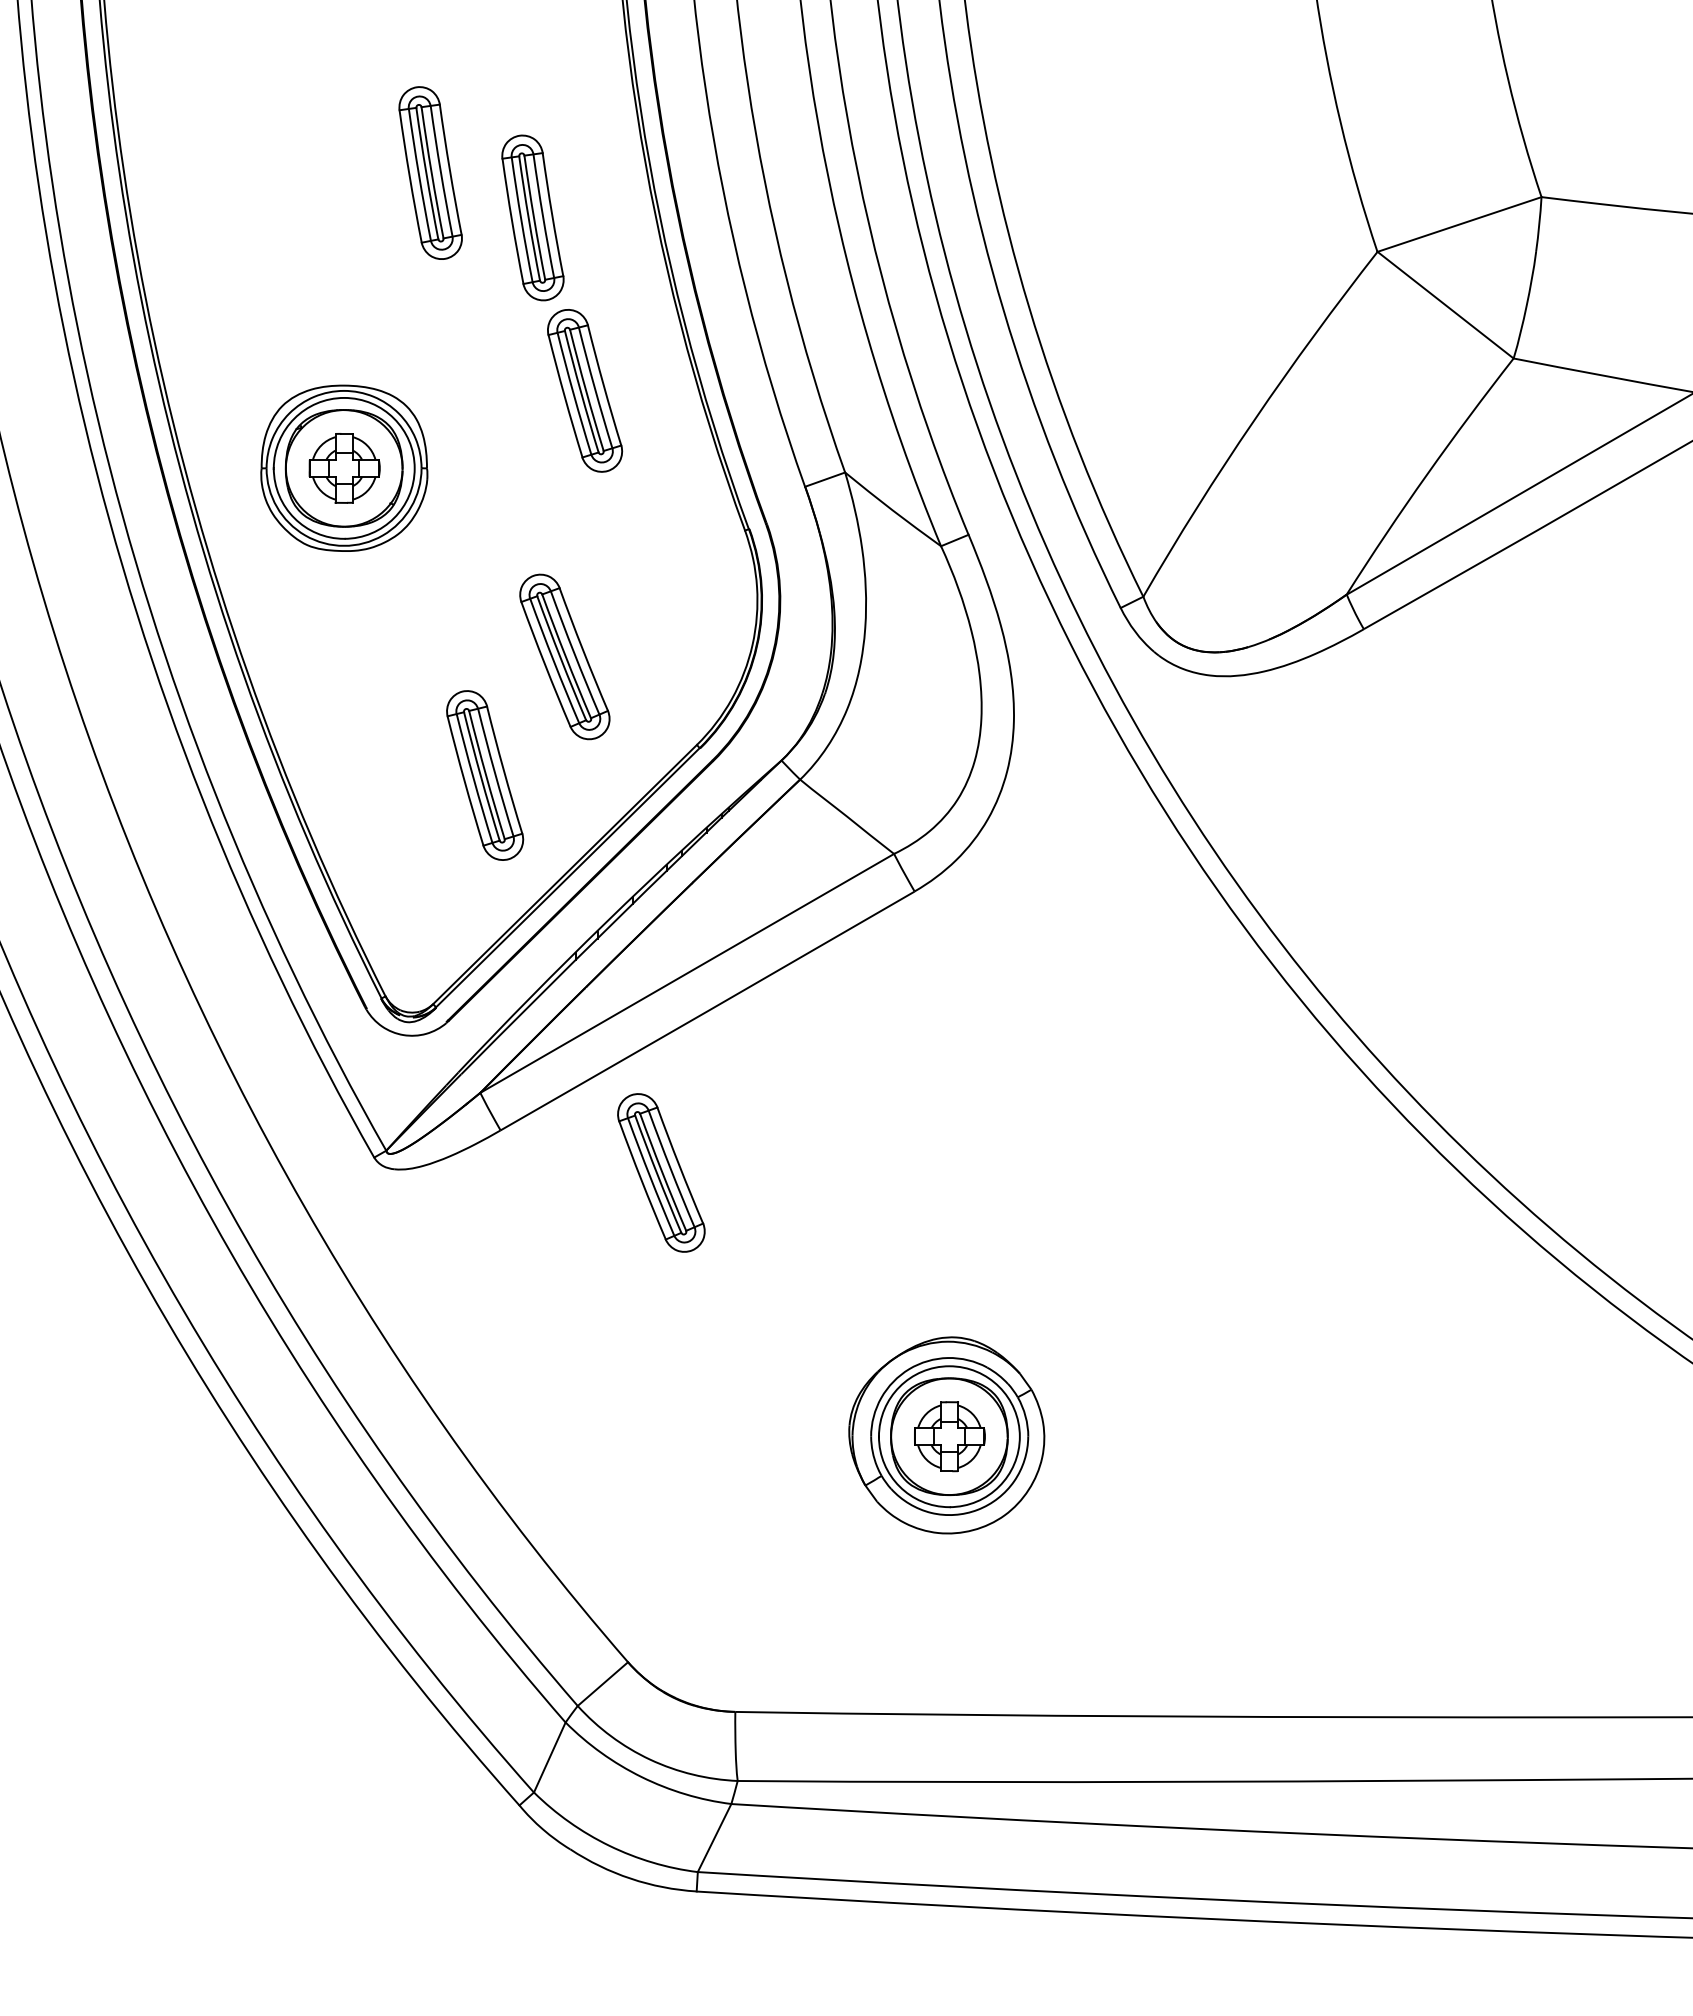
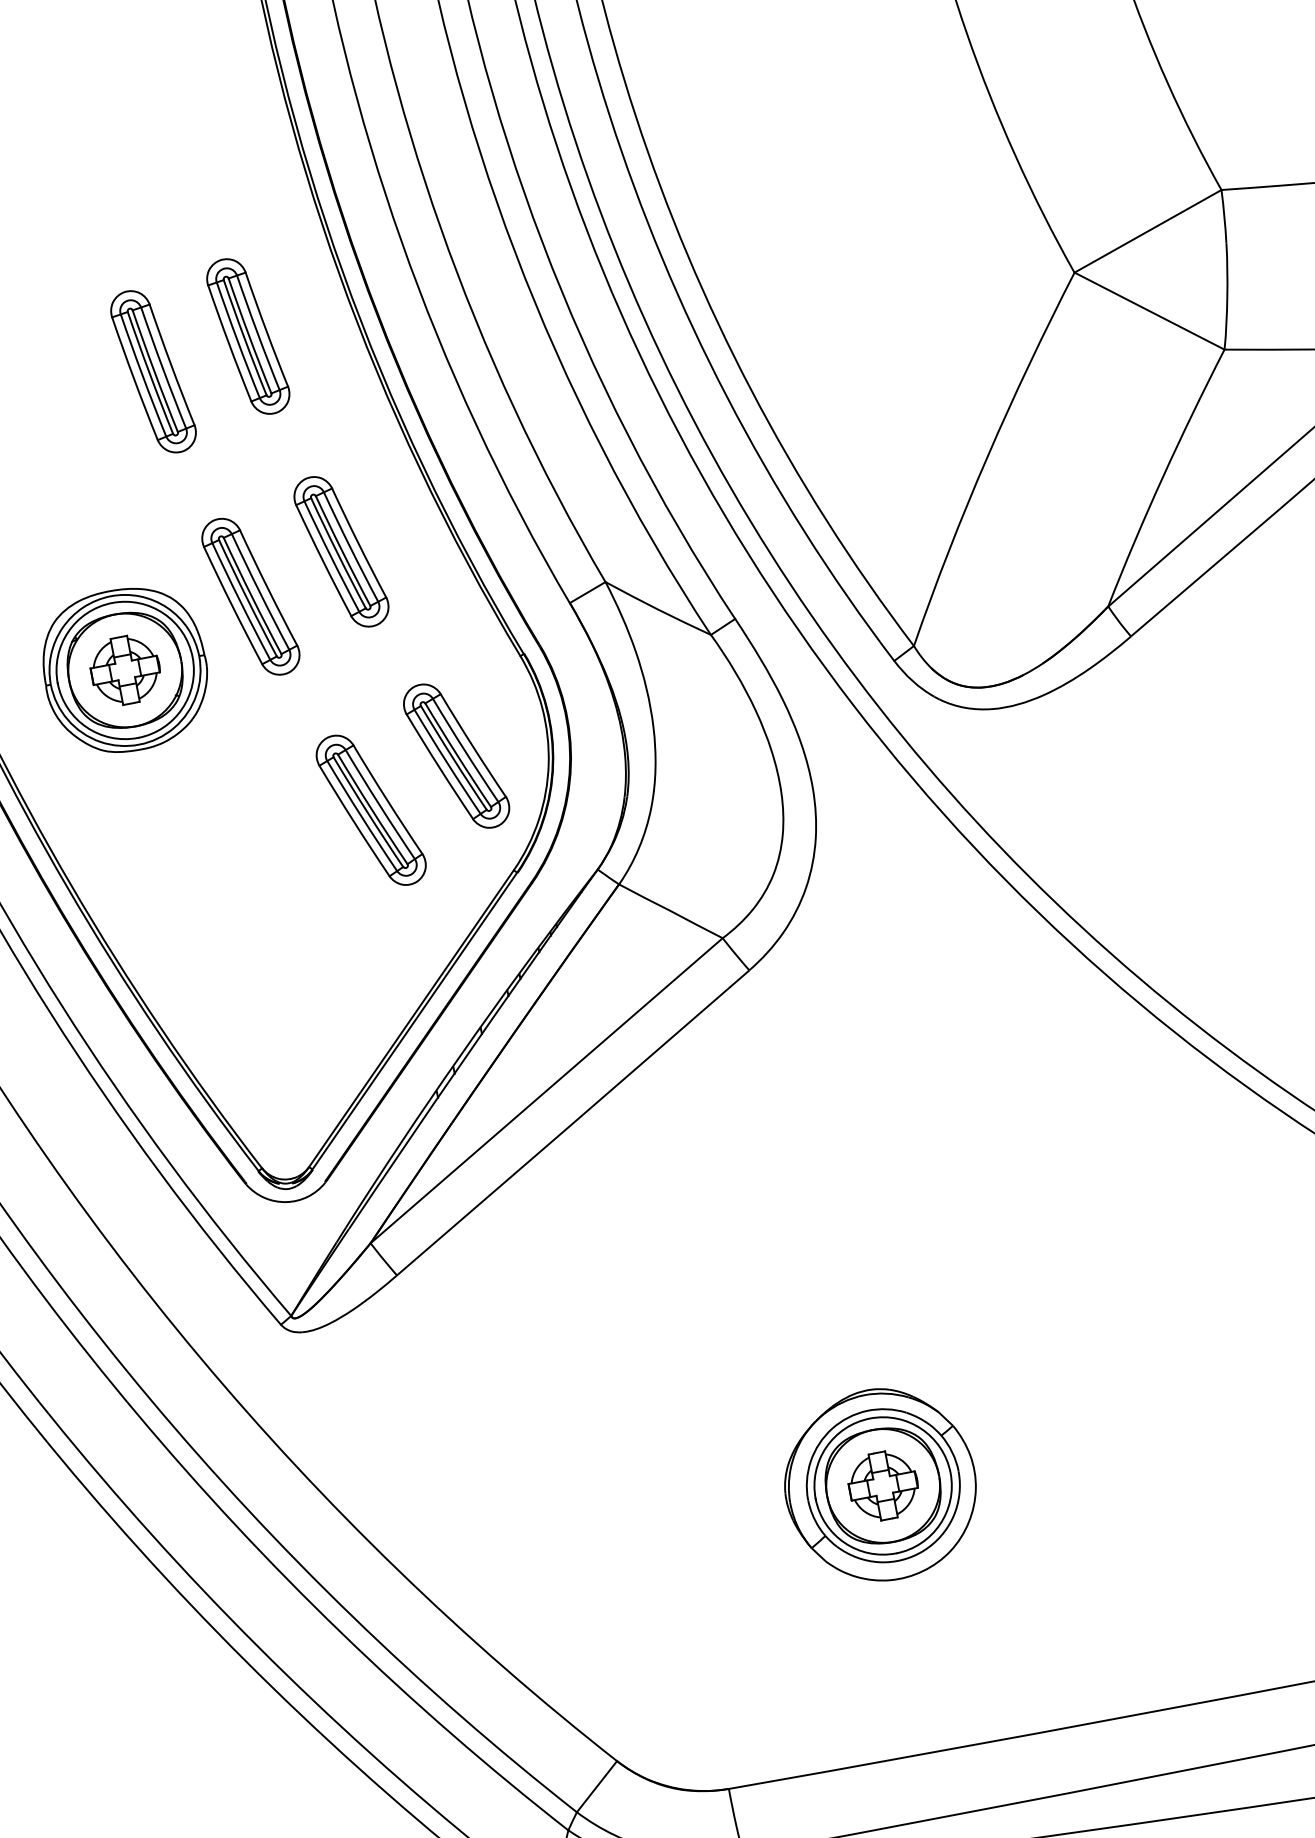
part: (532, 217) -> (247, 336), moved
part: (485, 775) -> (251, 596), moved
part: (661, 1172) -> (456, 755), moved

